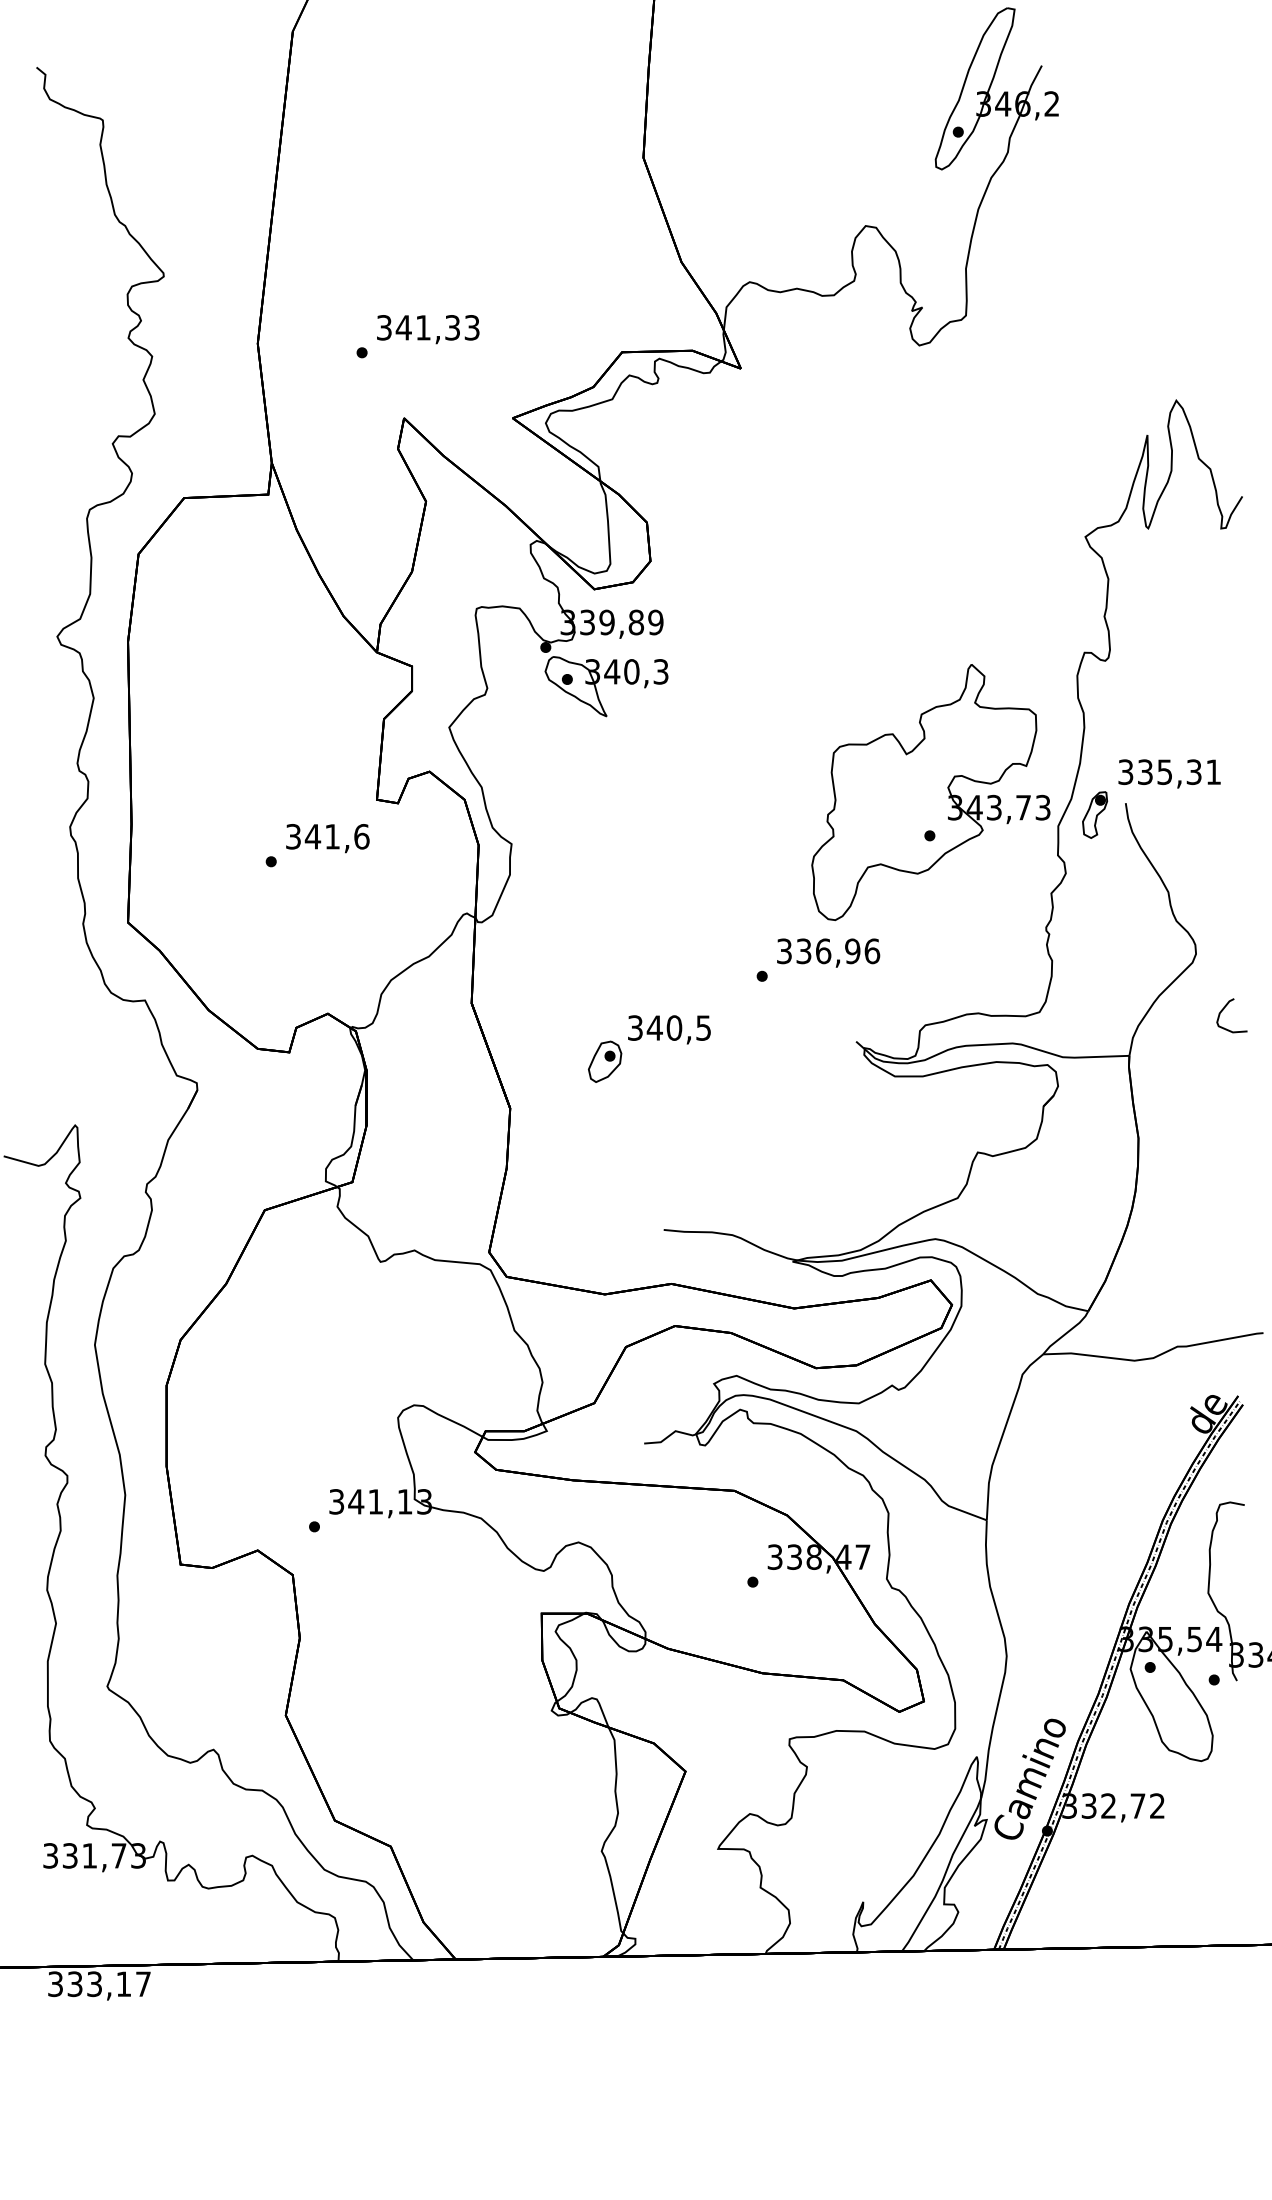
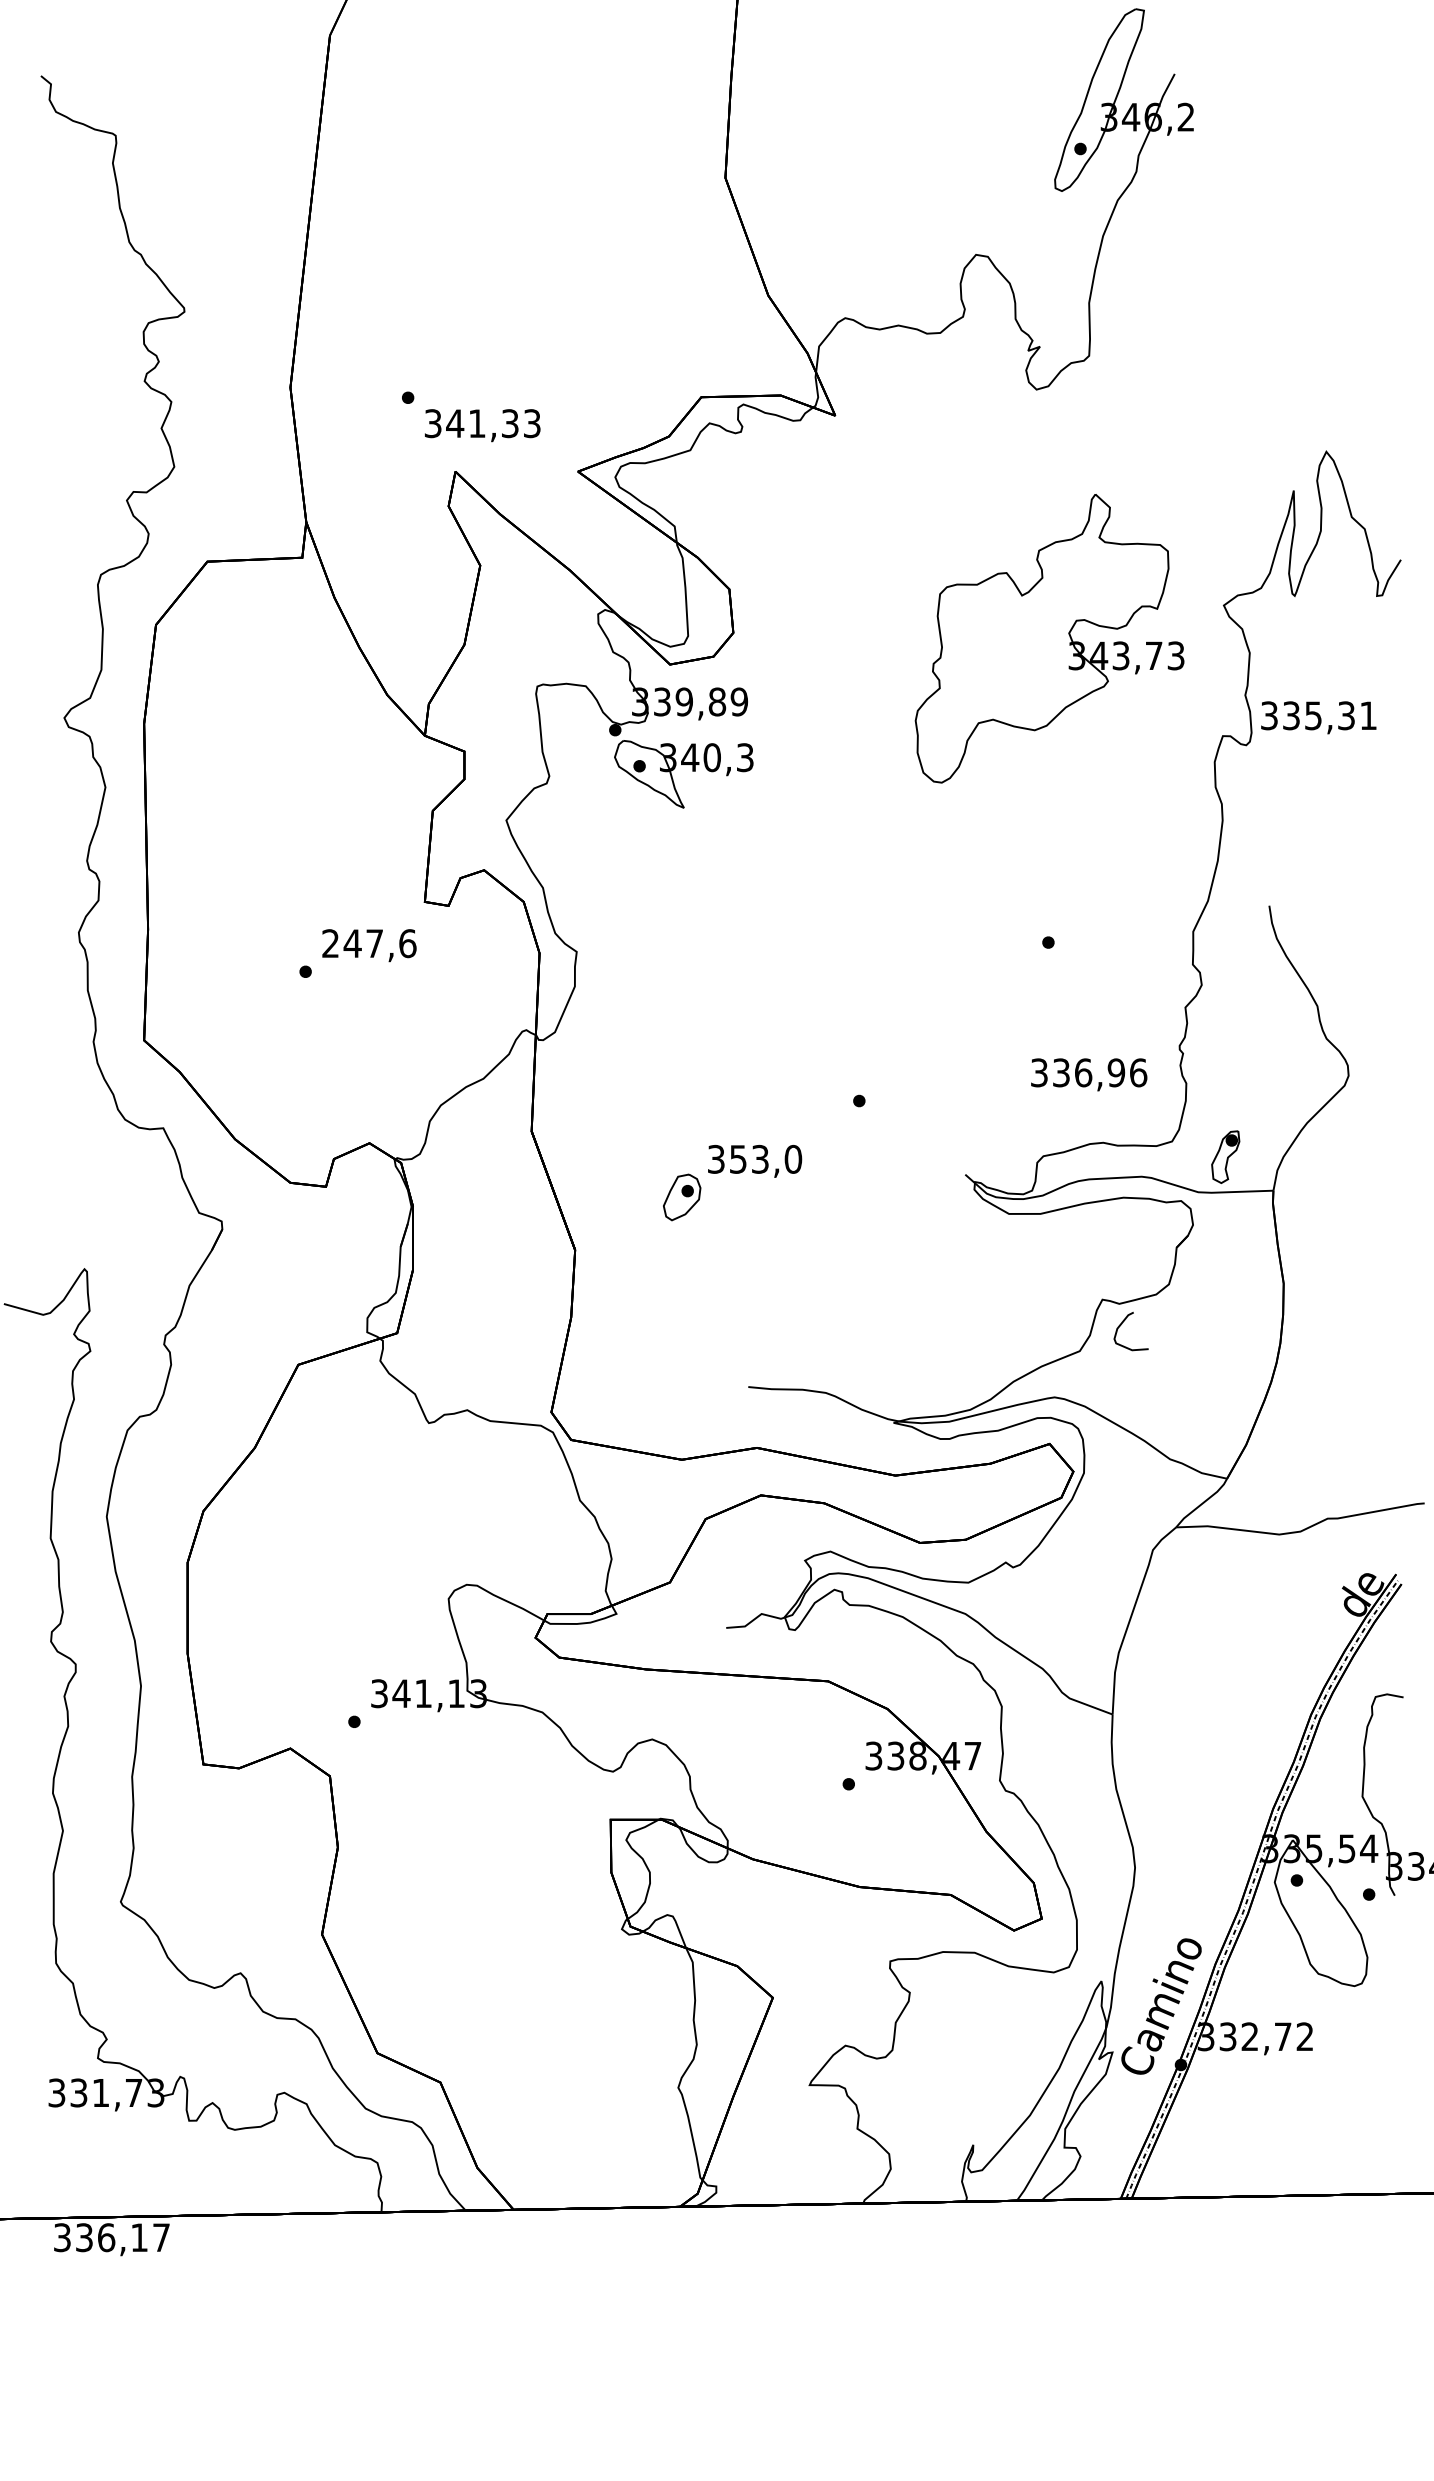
text: (428, 329) -> (482, 425), moved
text: (1169, 773) -> (1318, 717), moved
part: (930, 792) -> (1049, 638), moved
part: (1094, 814) -> (1225, 1156), moved
text: (312, 836) -> (352, 943), 341,6 -> 247,6
text: (828, 952) -> (1089, 1074), moved
curve: (1224, 1009) -> (1122, 1324), moved
text: (679, 1027) -> (765, 1158), 340,5 -> 353,0
text: (94, 1984) -> (106, 2237), 333,17 -> 336,17

